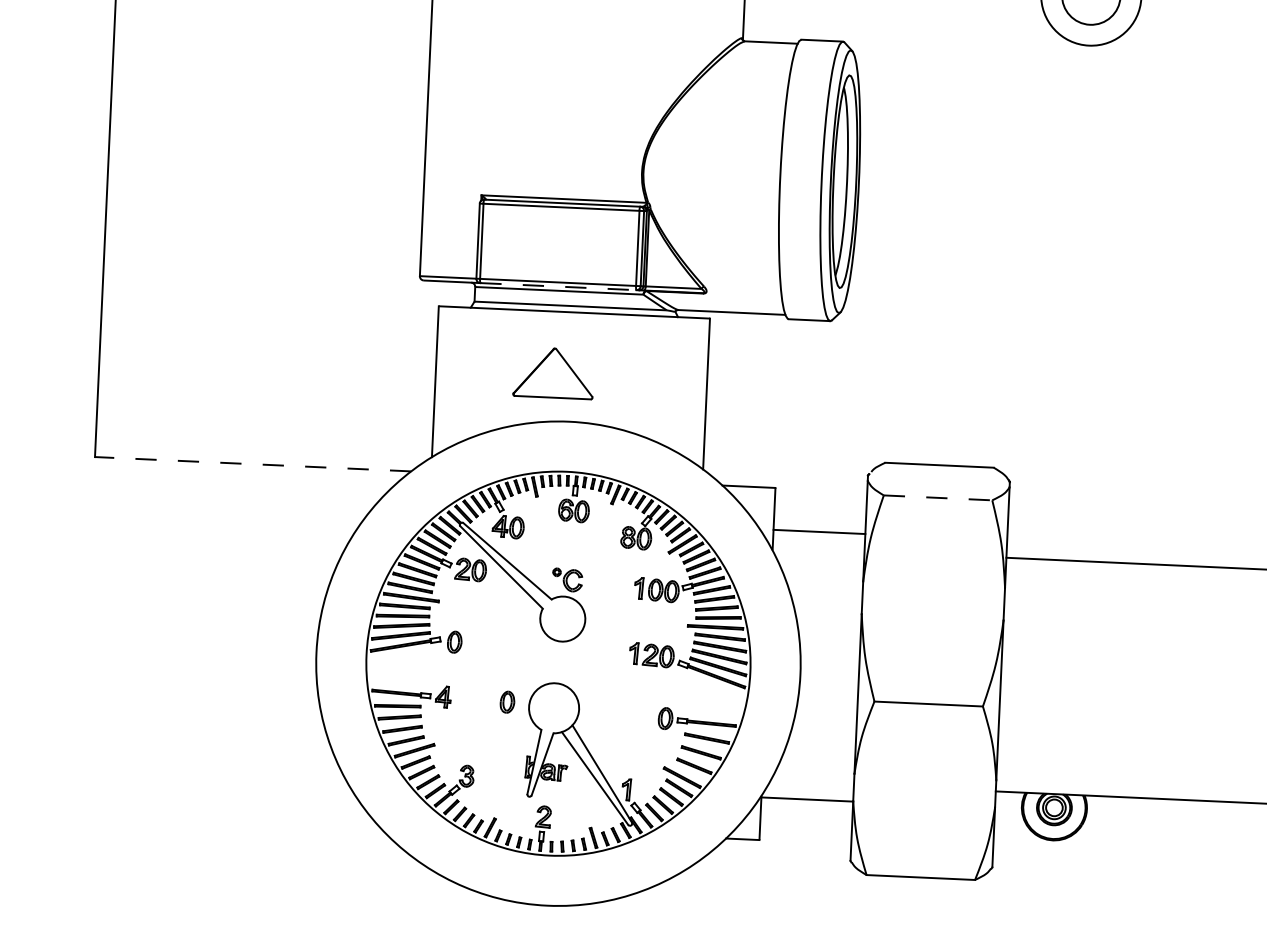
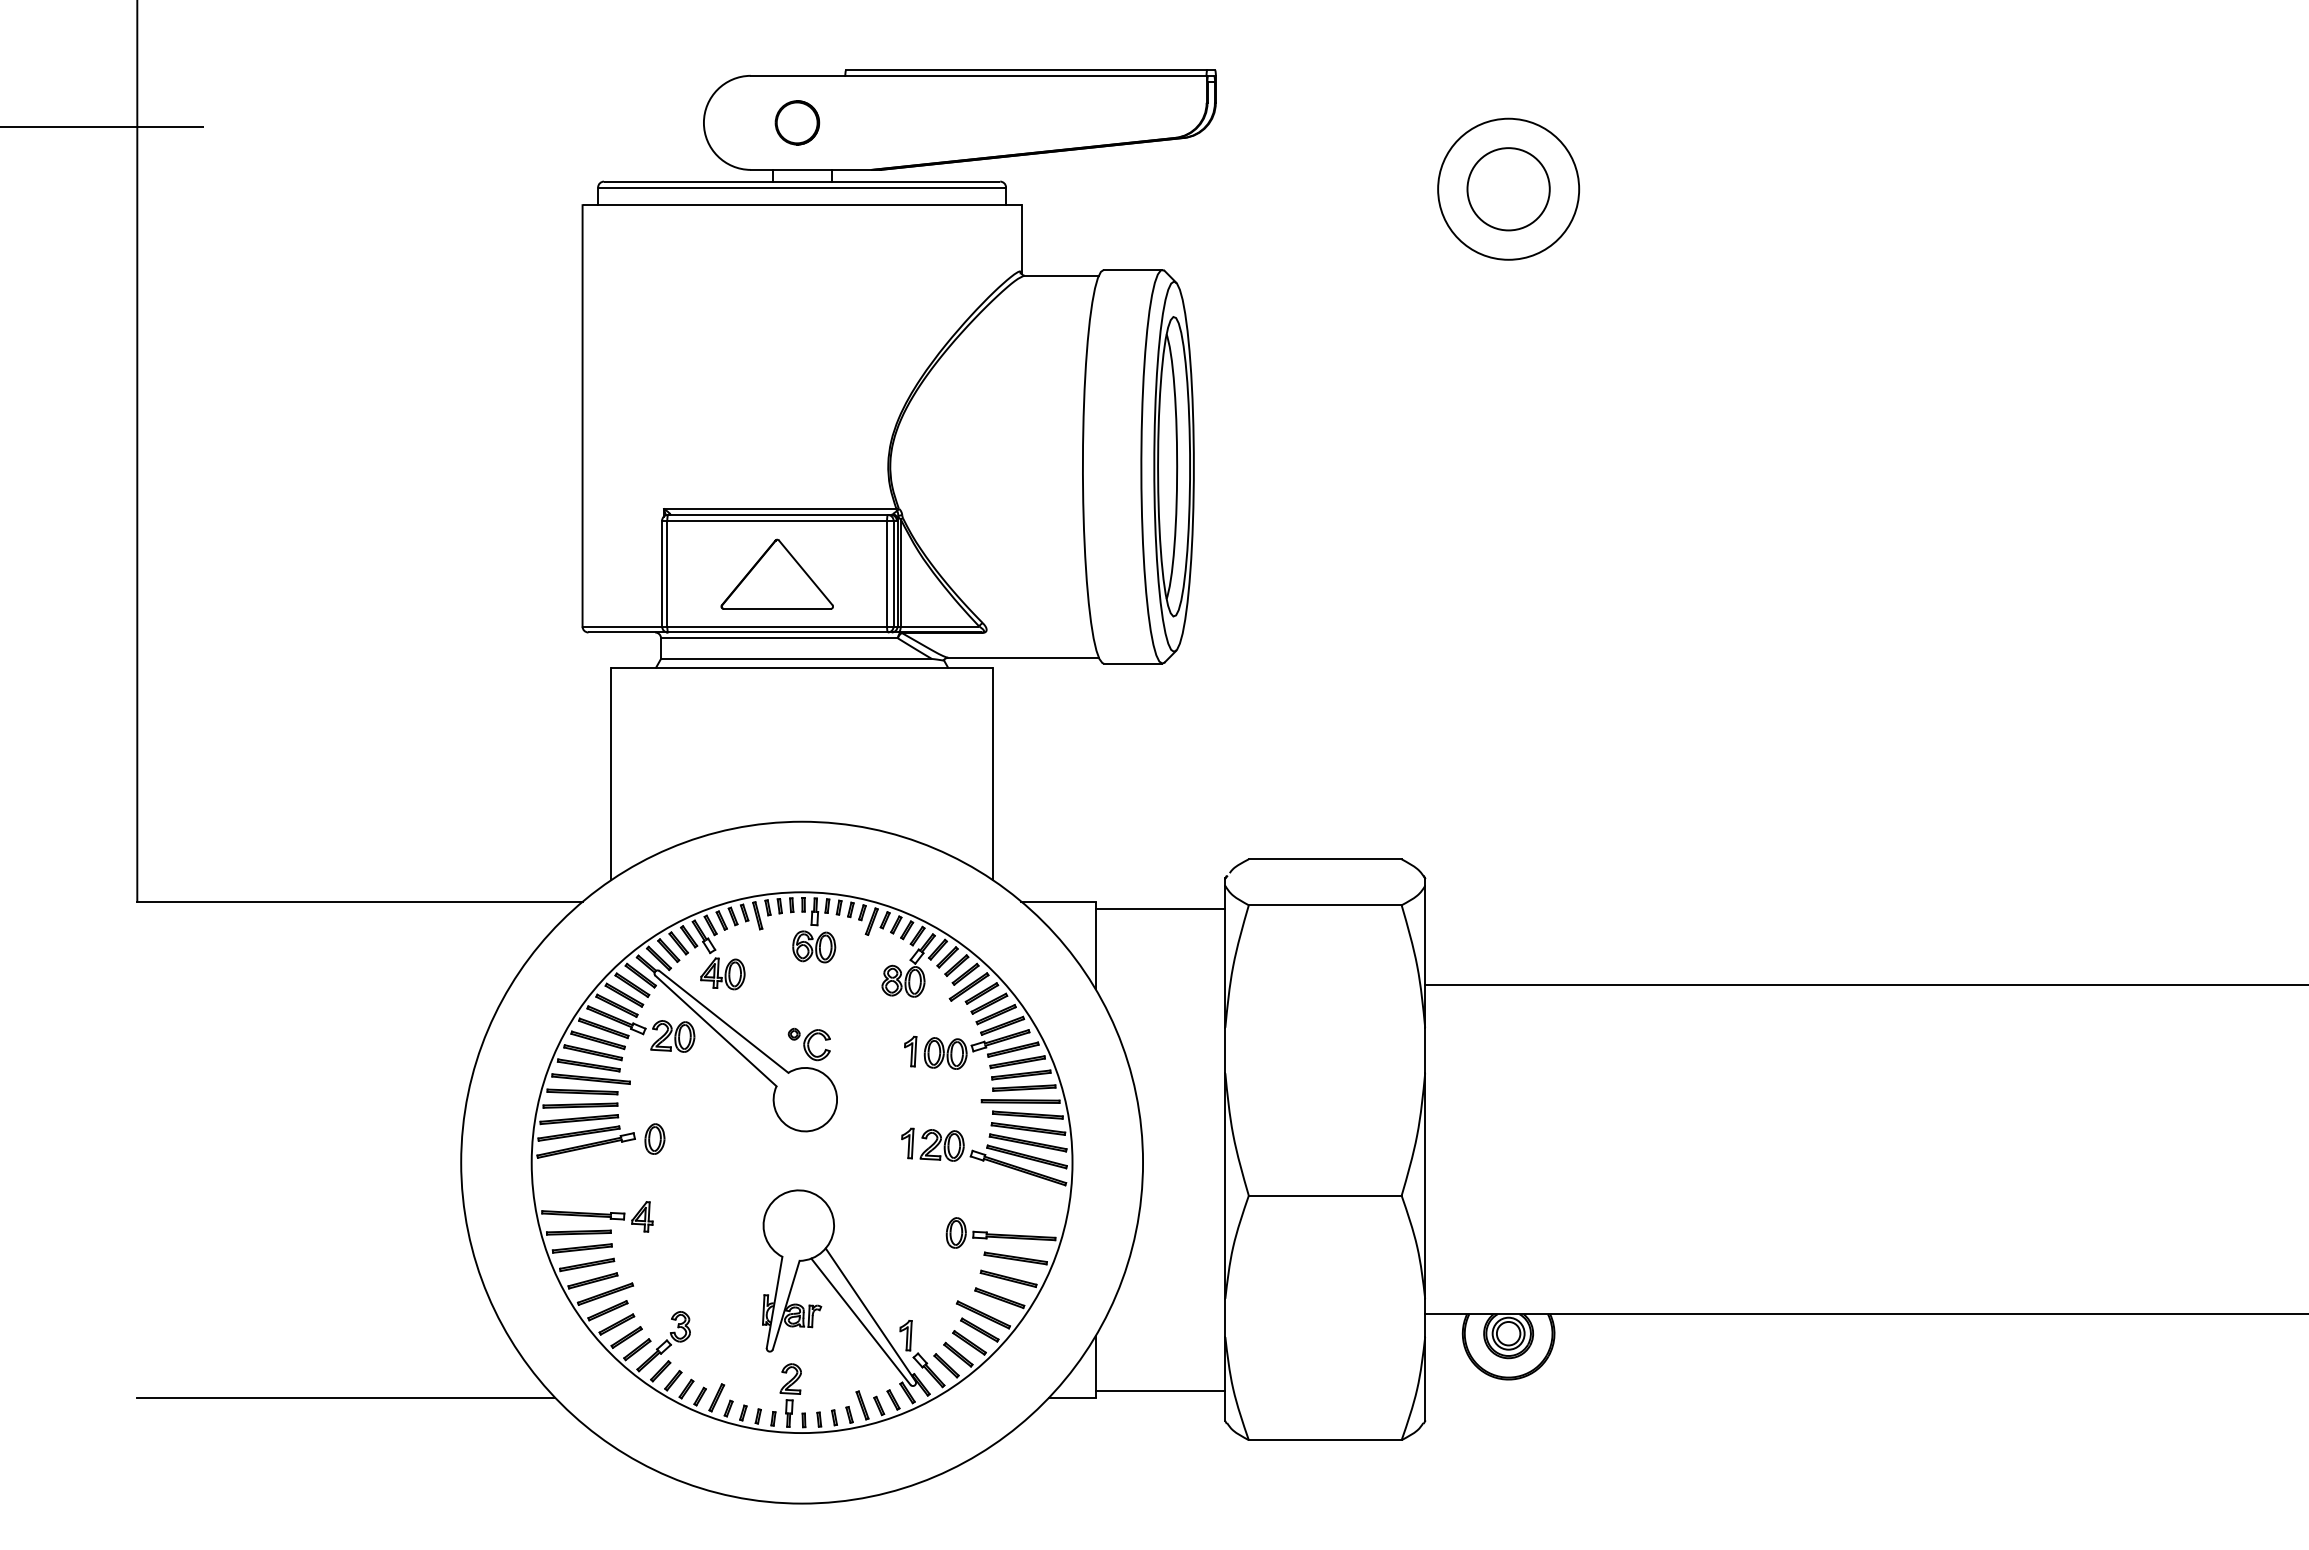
line: (558, 286) -> (777, 632), dashed -> solid
part: (553, 372) -> (776, 573), moved
line: (253, 464) -> (360, 901), dashed -> solid
line: (938, 498) -> (1325, 905), dashed -> solid
line: (819, 531) -> (1160, 908), moved
part: (507, 701) -> (732, 1219), removed
line: (807, 799) -> (1160, 1390), moved
line: (226, 815) -> (345, 1397), added

